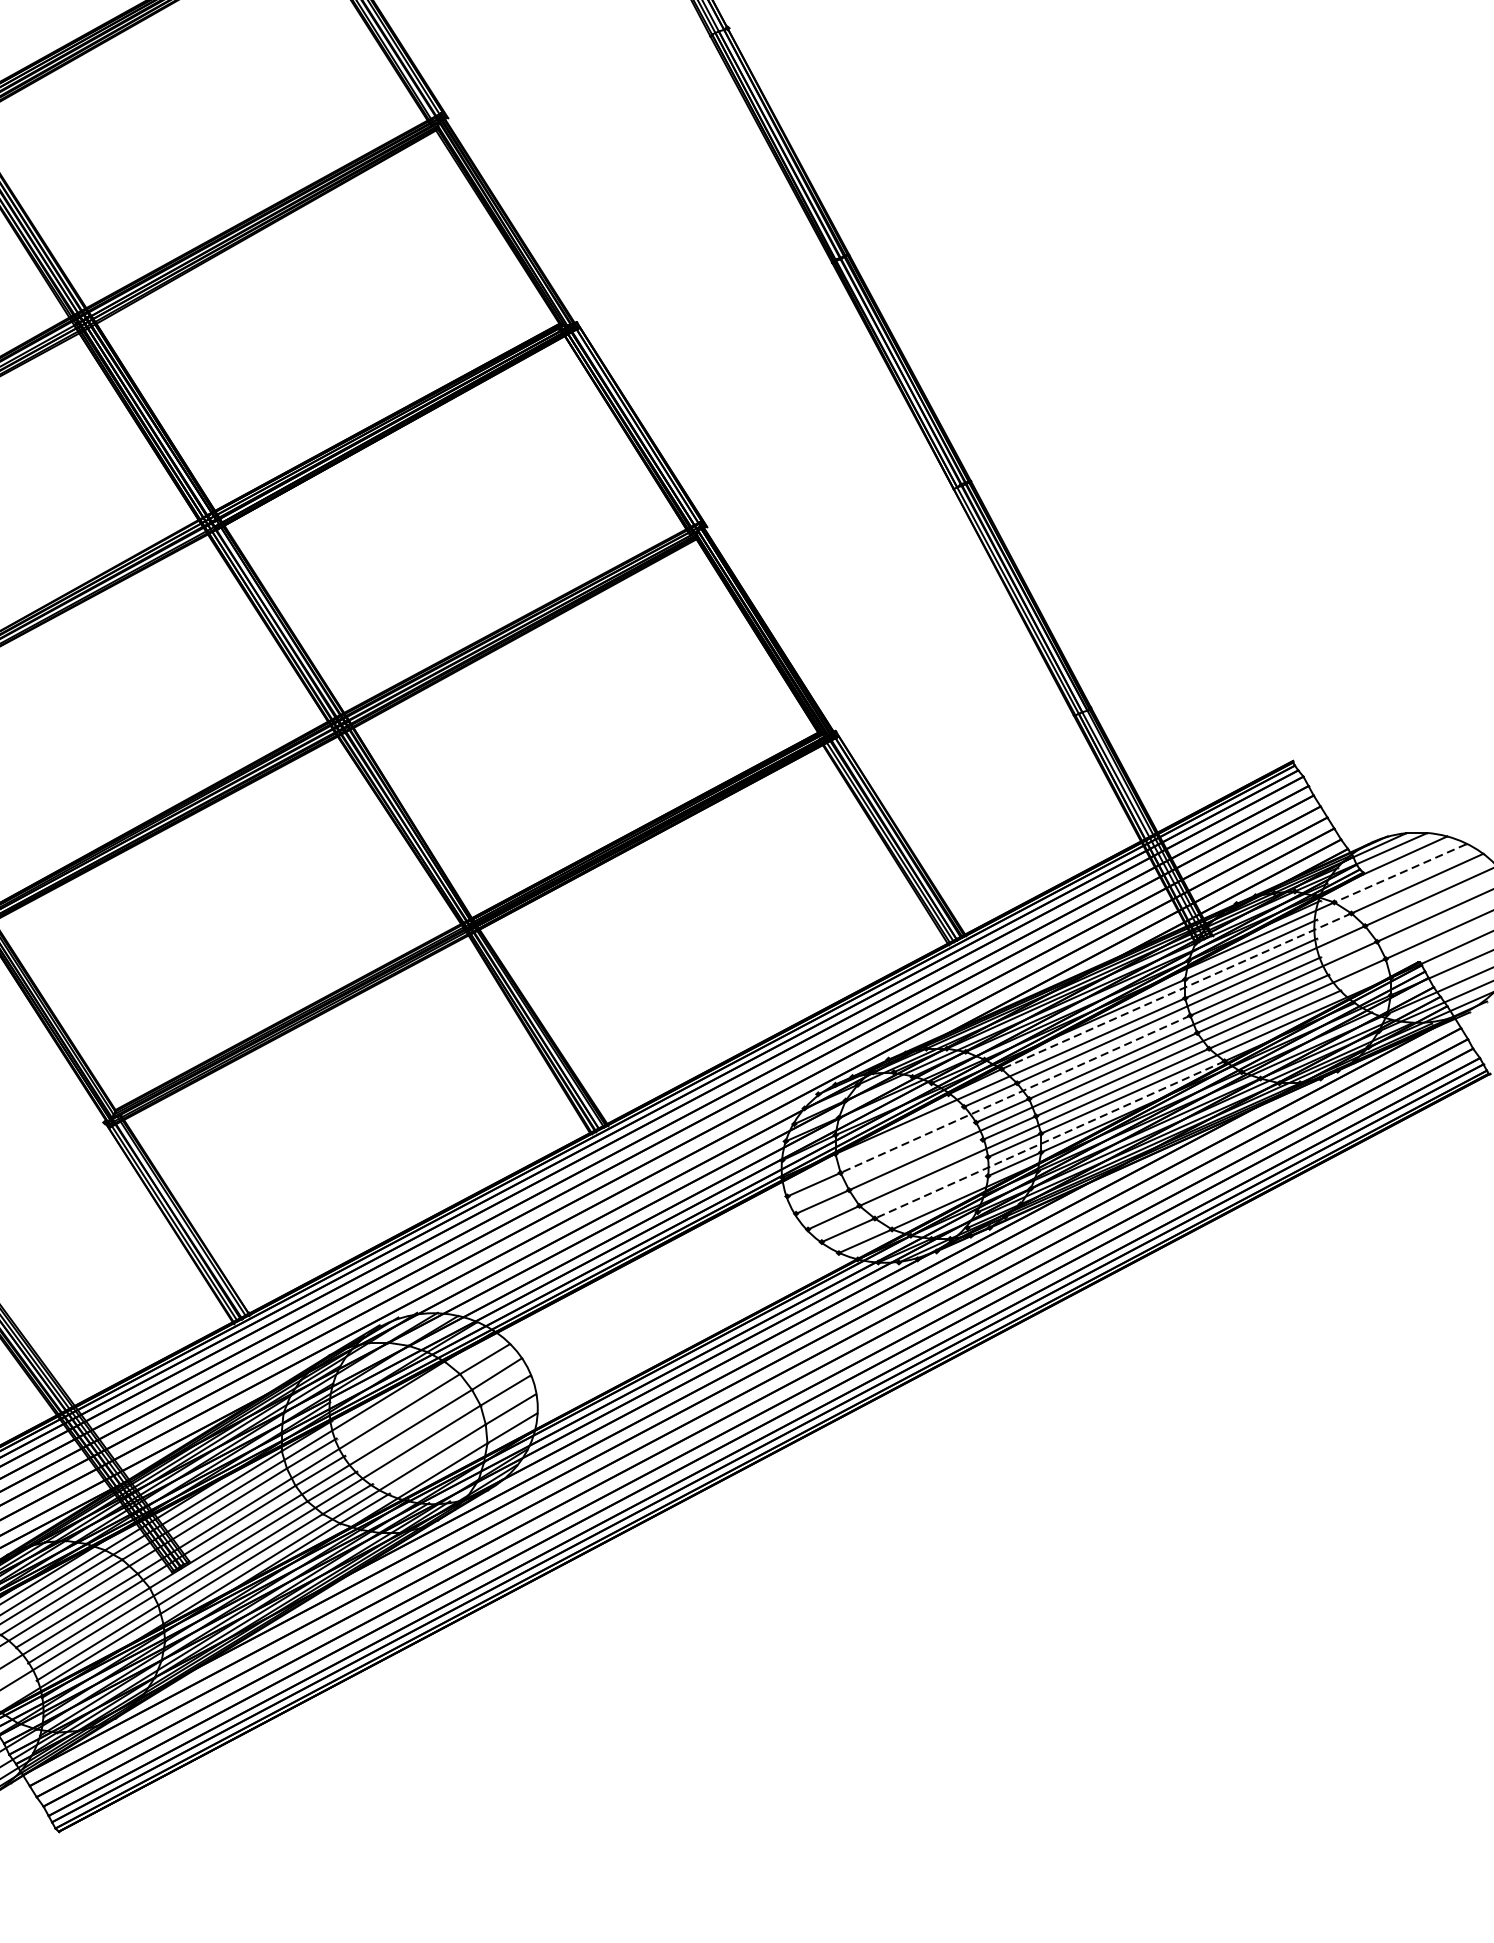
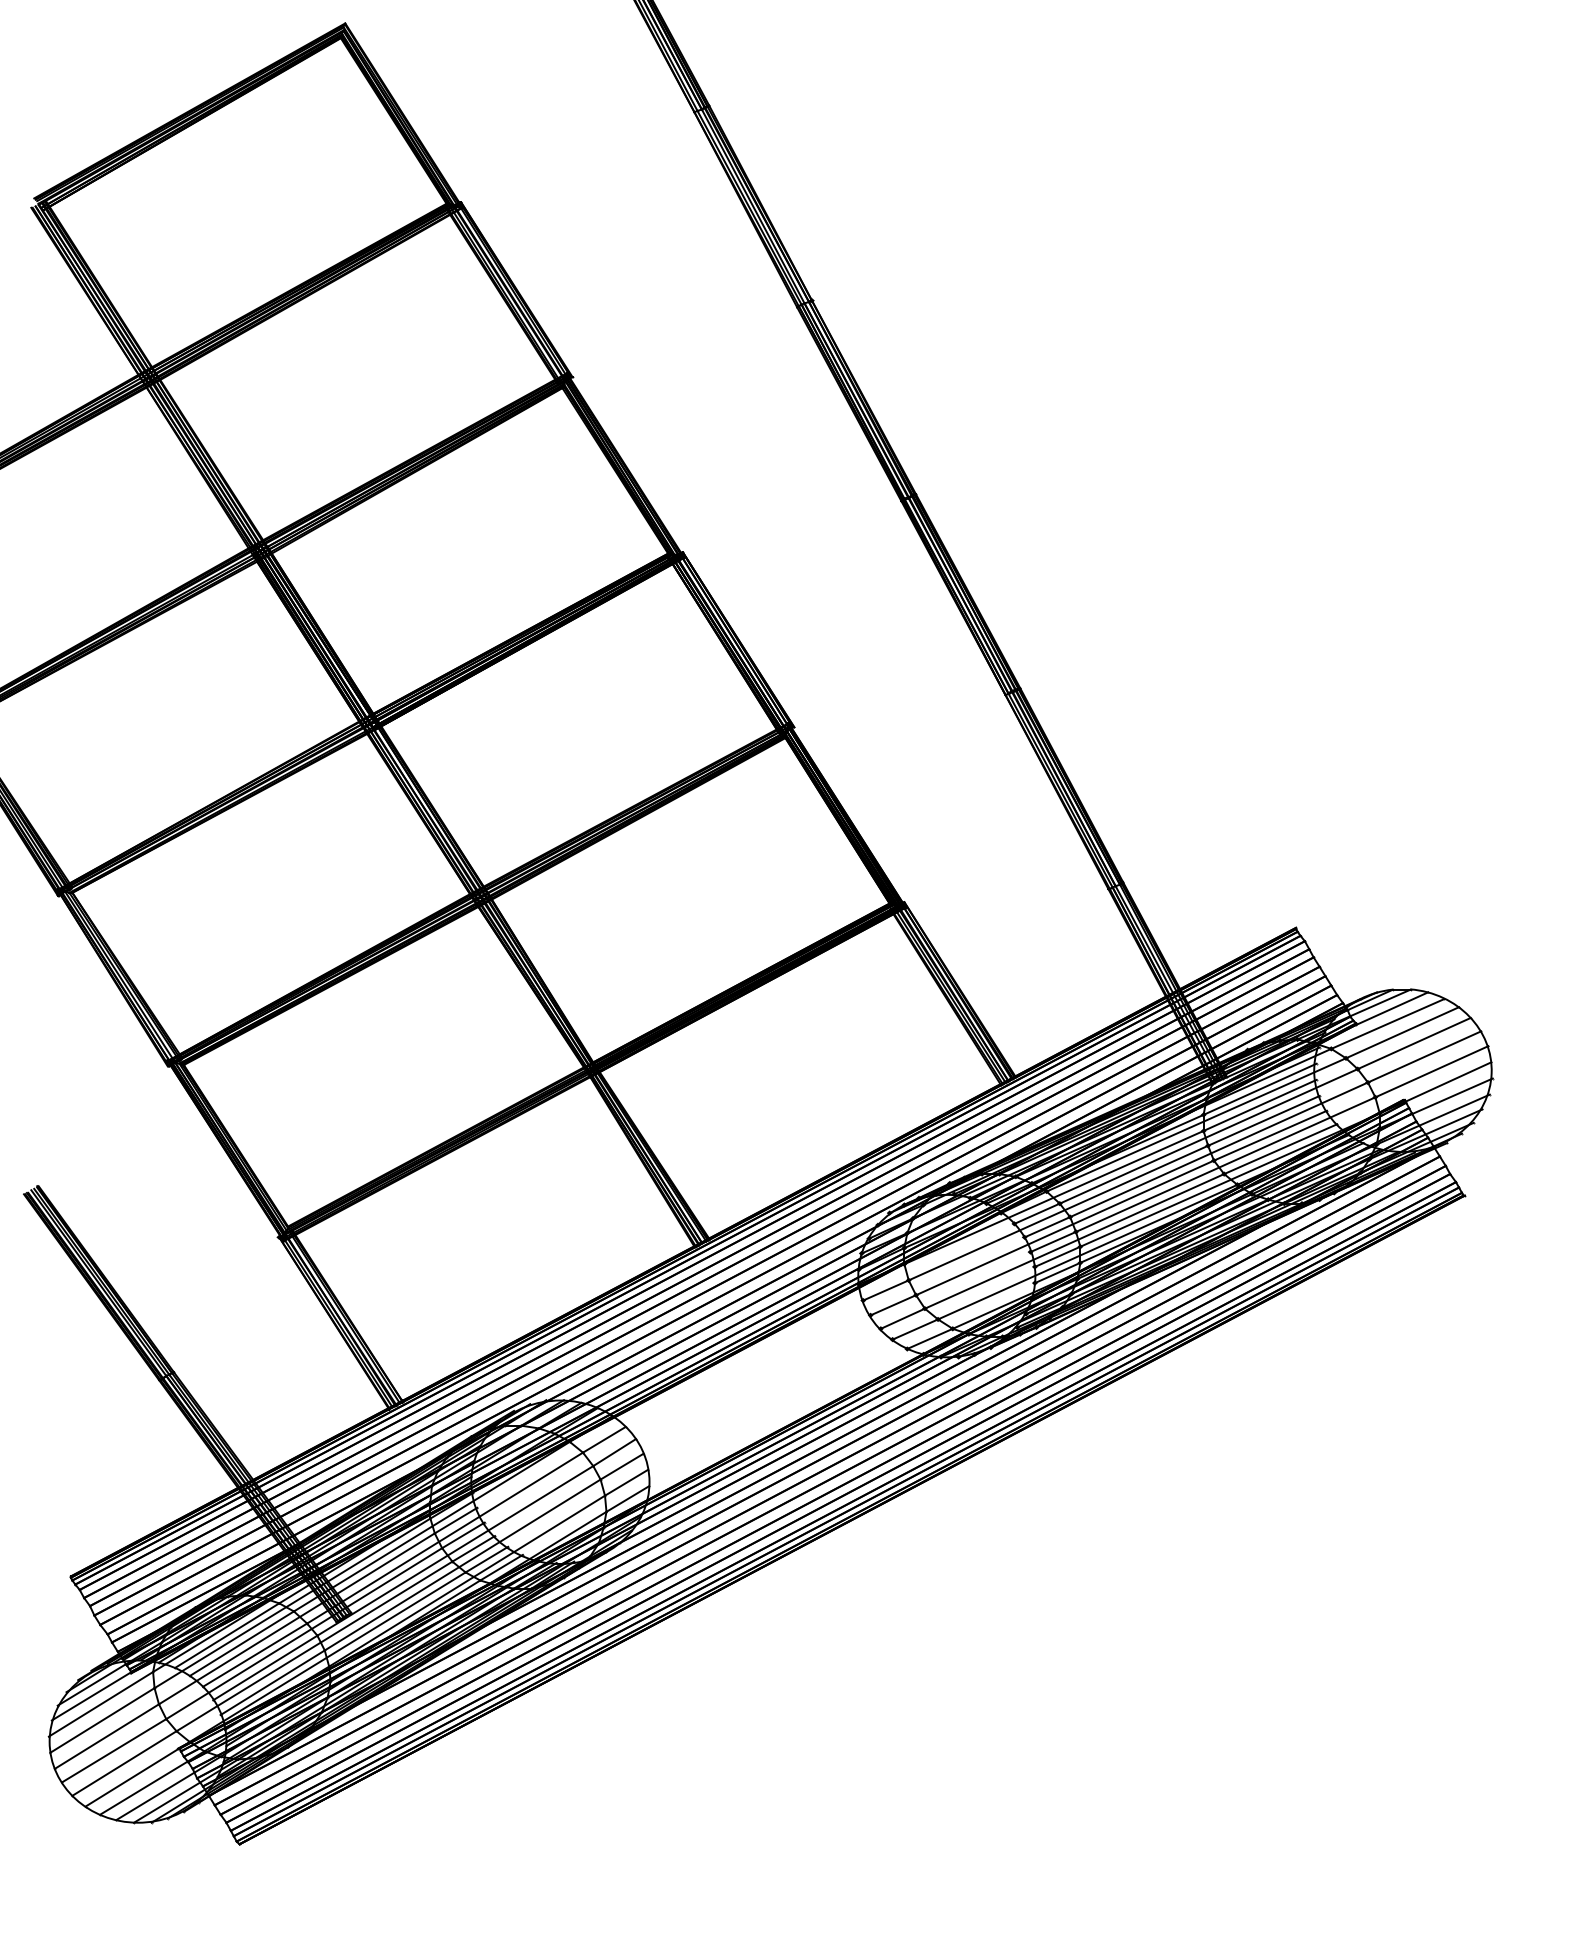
line: (1399, 872) -> (1387, 1023), dashed -> solid
line: (1176, 990) -> (1196, 1124), dashed -> solid
line: (1014, 1094) -> (1057, 1213), dashed -> solid
line: (1049, 1140) -> (1087, 1252), dashed -> solid

